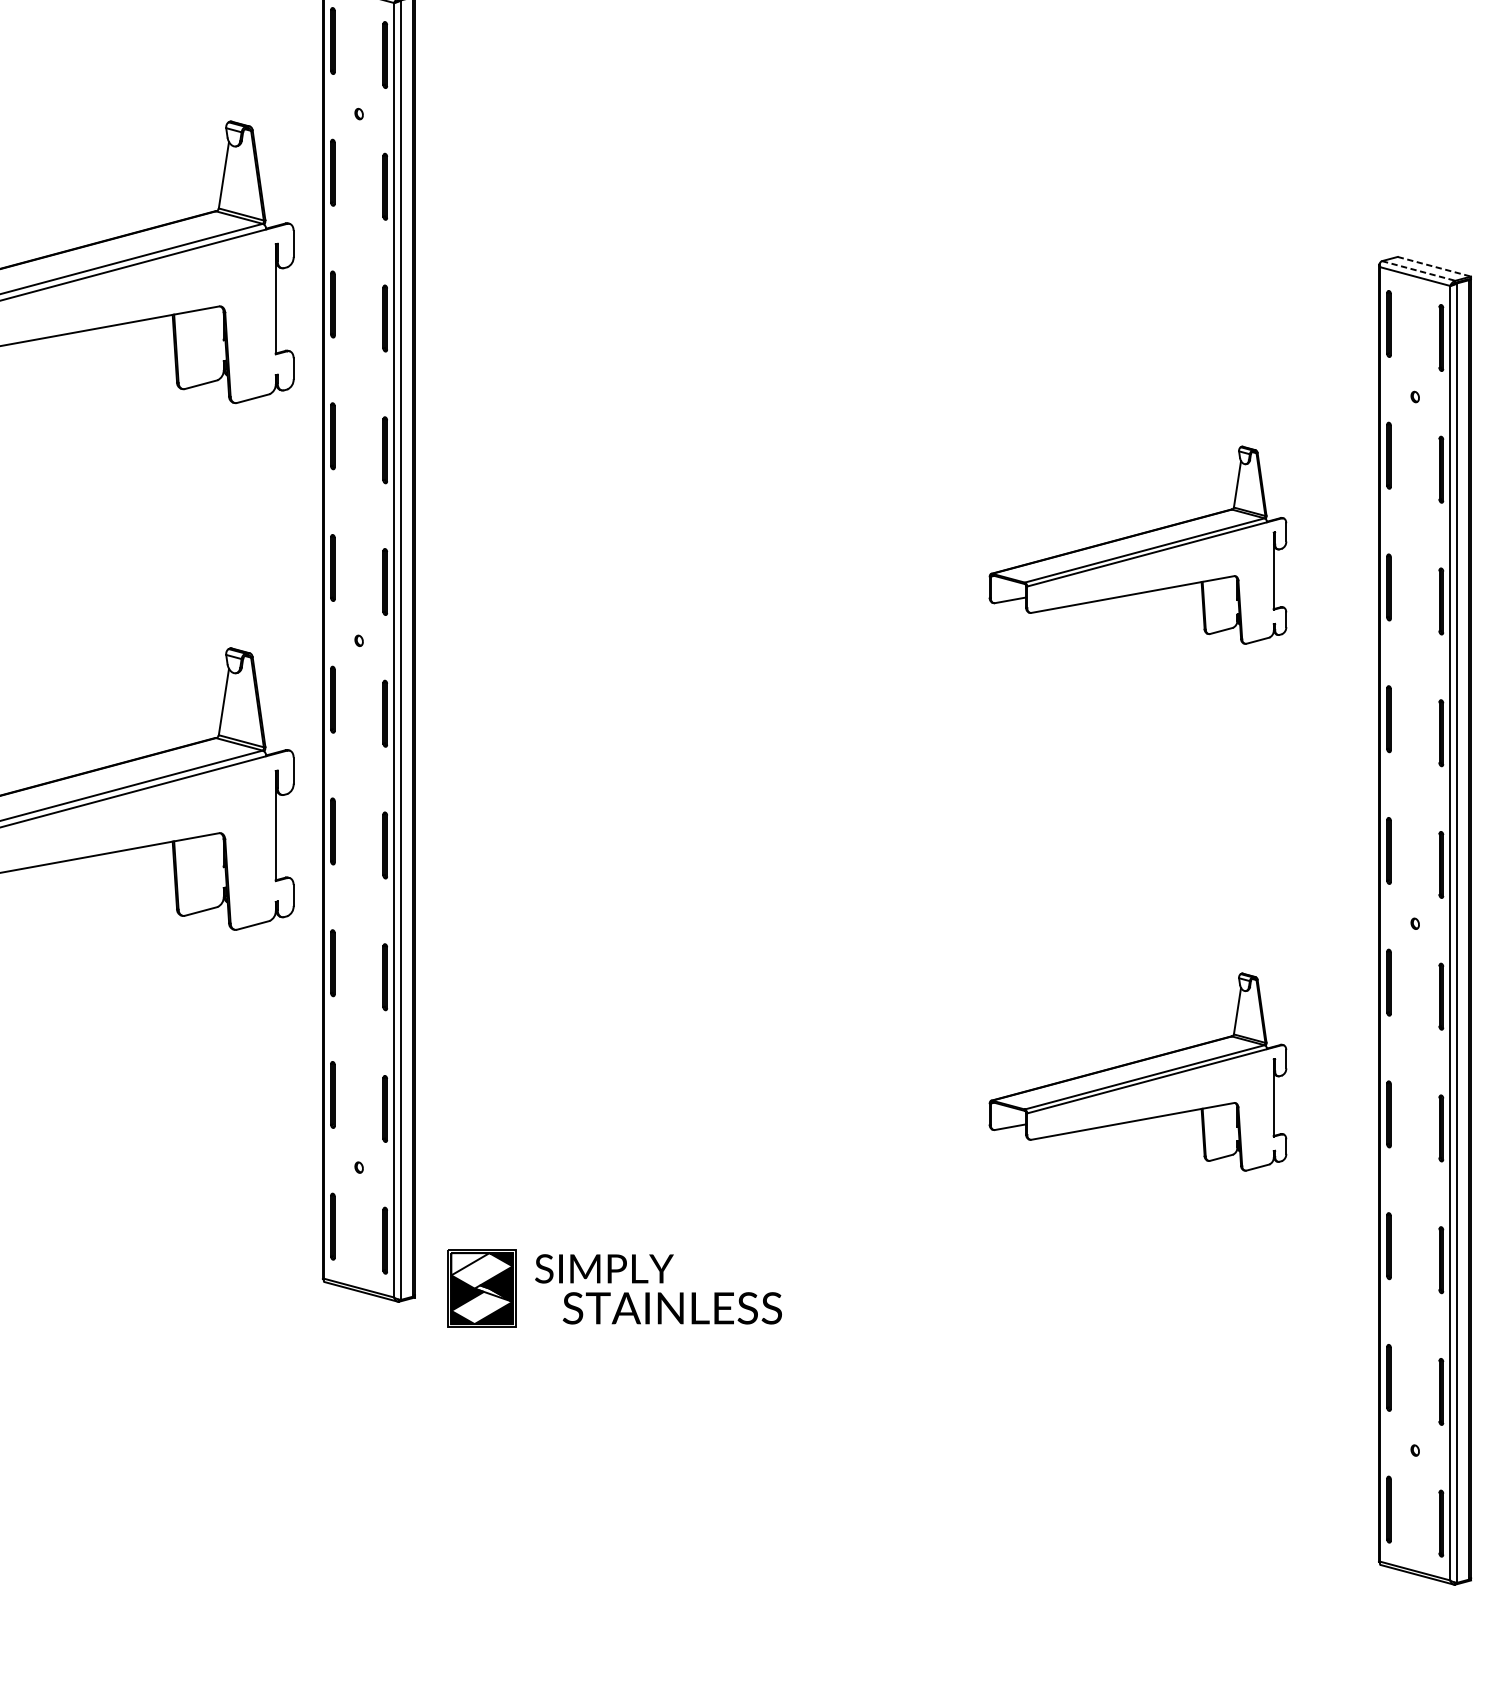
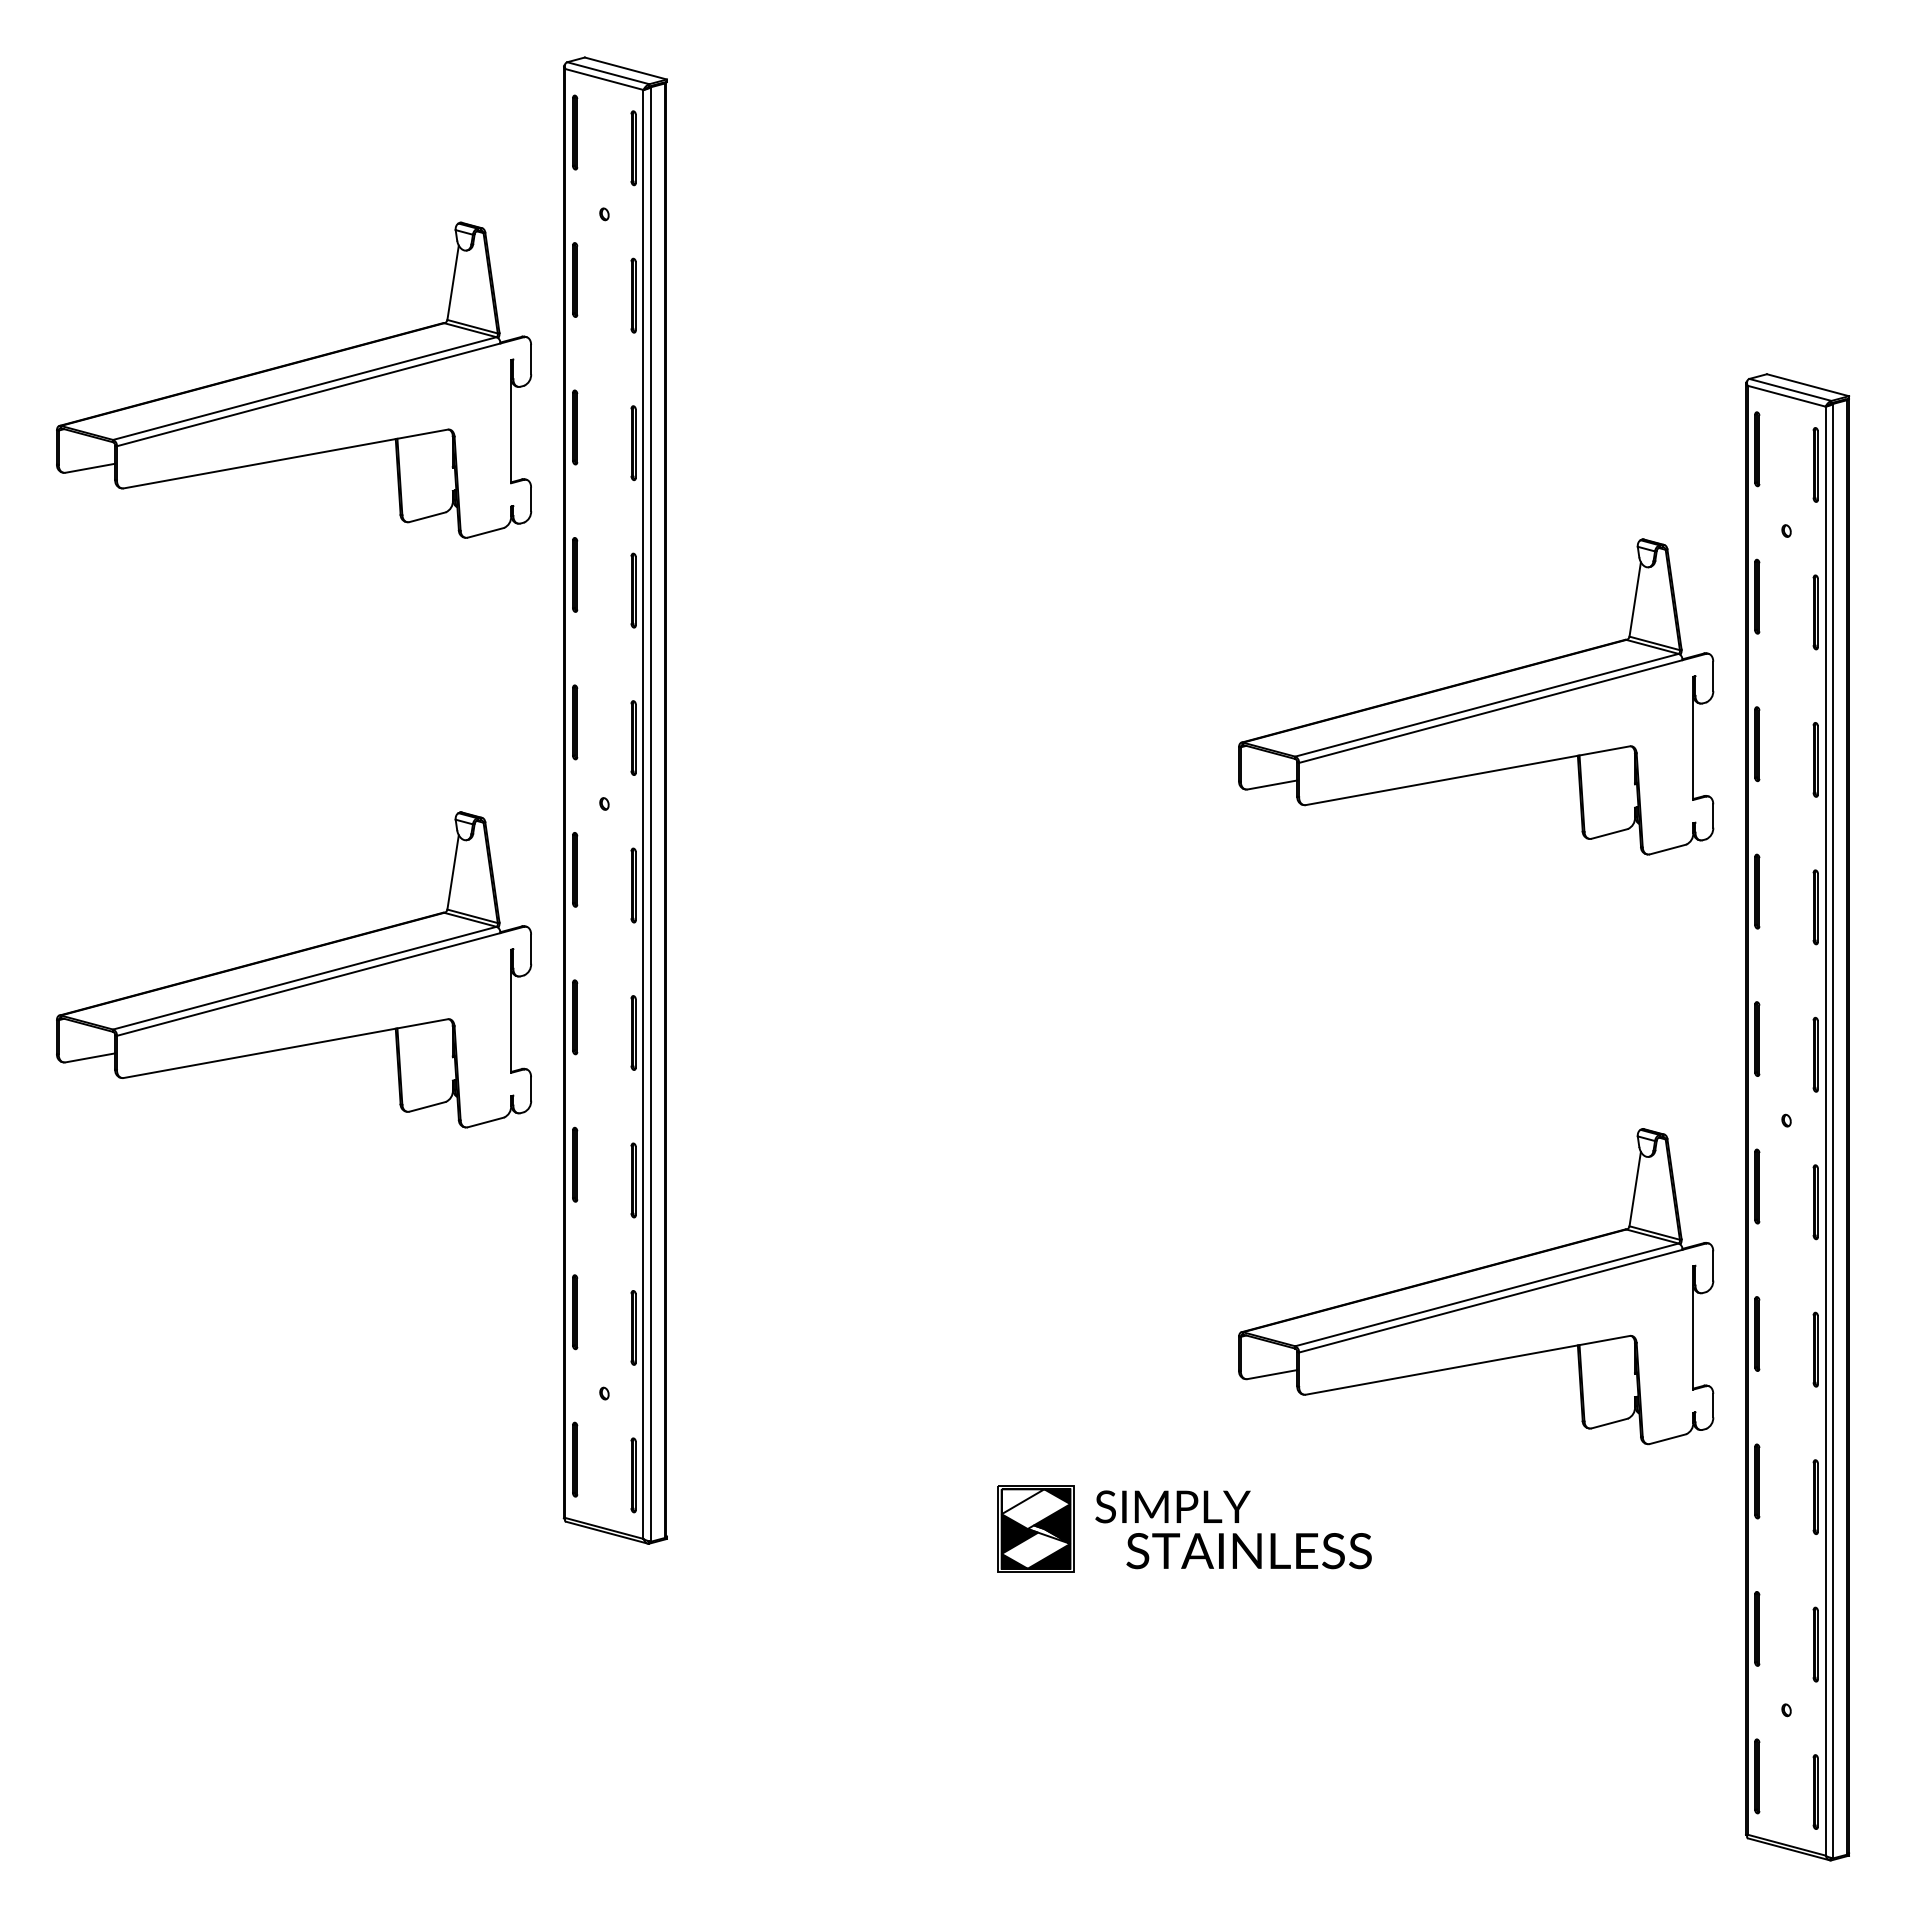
line: (1434, 267) -> (1808, 385), dashed -> solid
line: (1418, 271) -> (1790, 390), dashed -> solid
part: (1138, 544) -> (1476, 696), size x1.43
part: (1138, 1071) -> (1476, 1286), size x1.43
part: (610, 1292) -> (1179, 1533), moved

